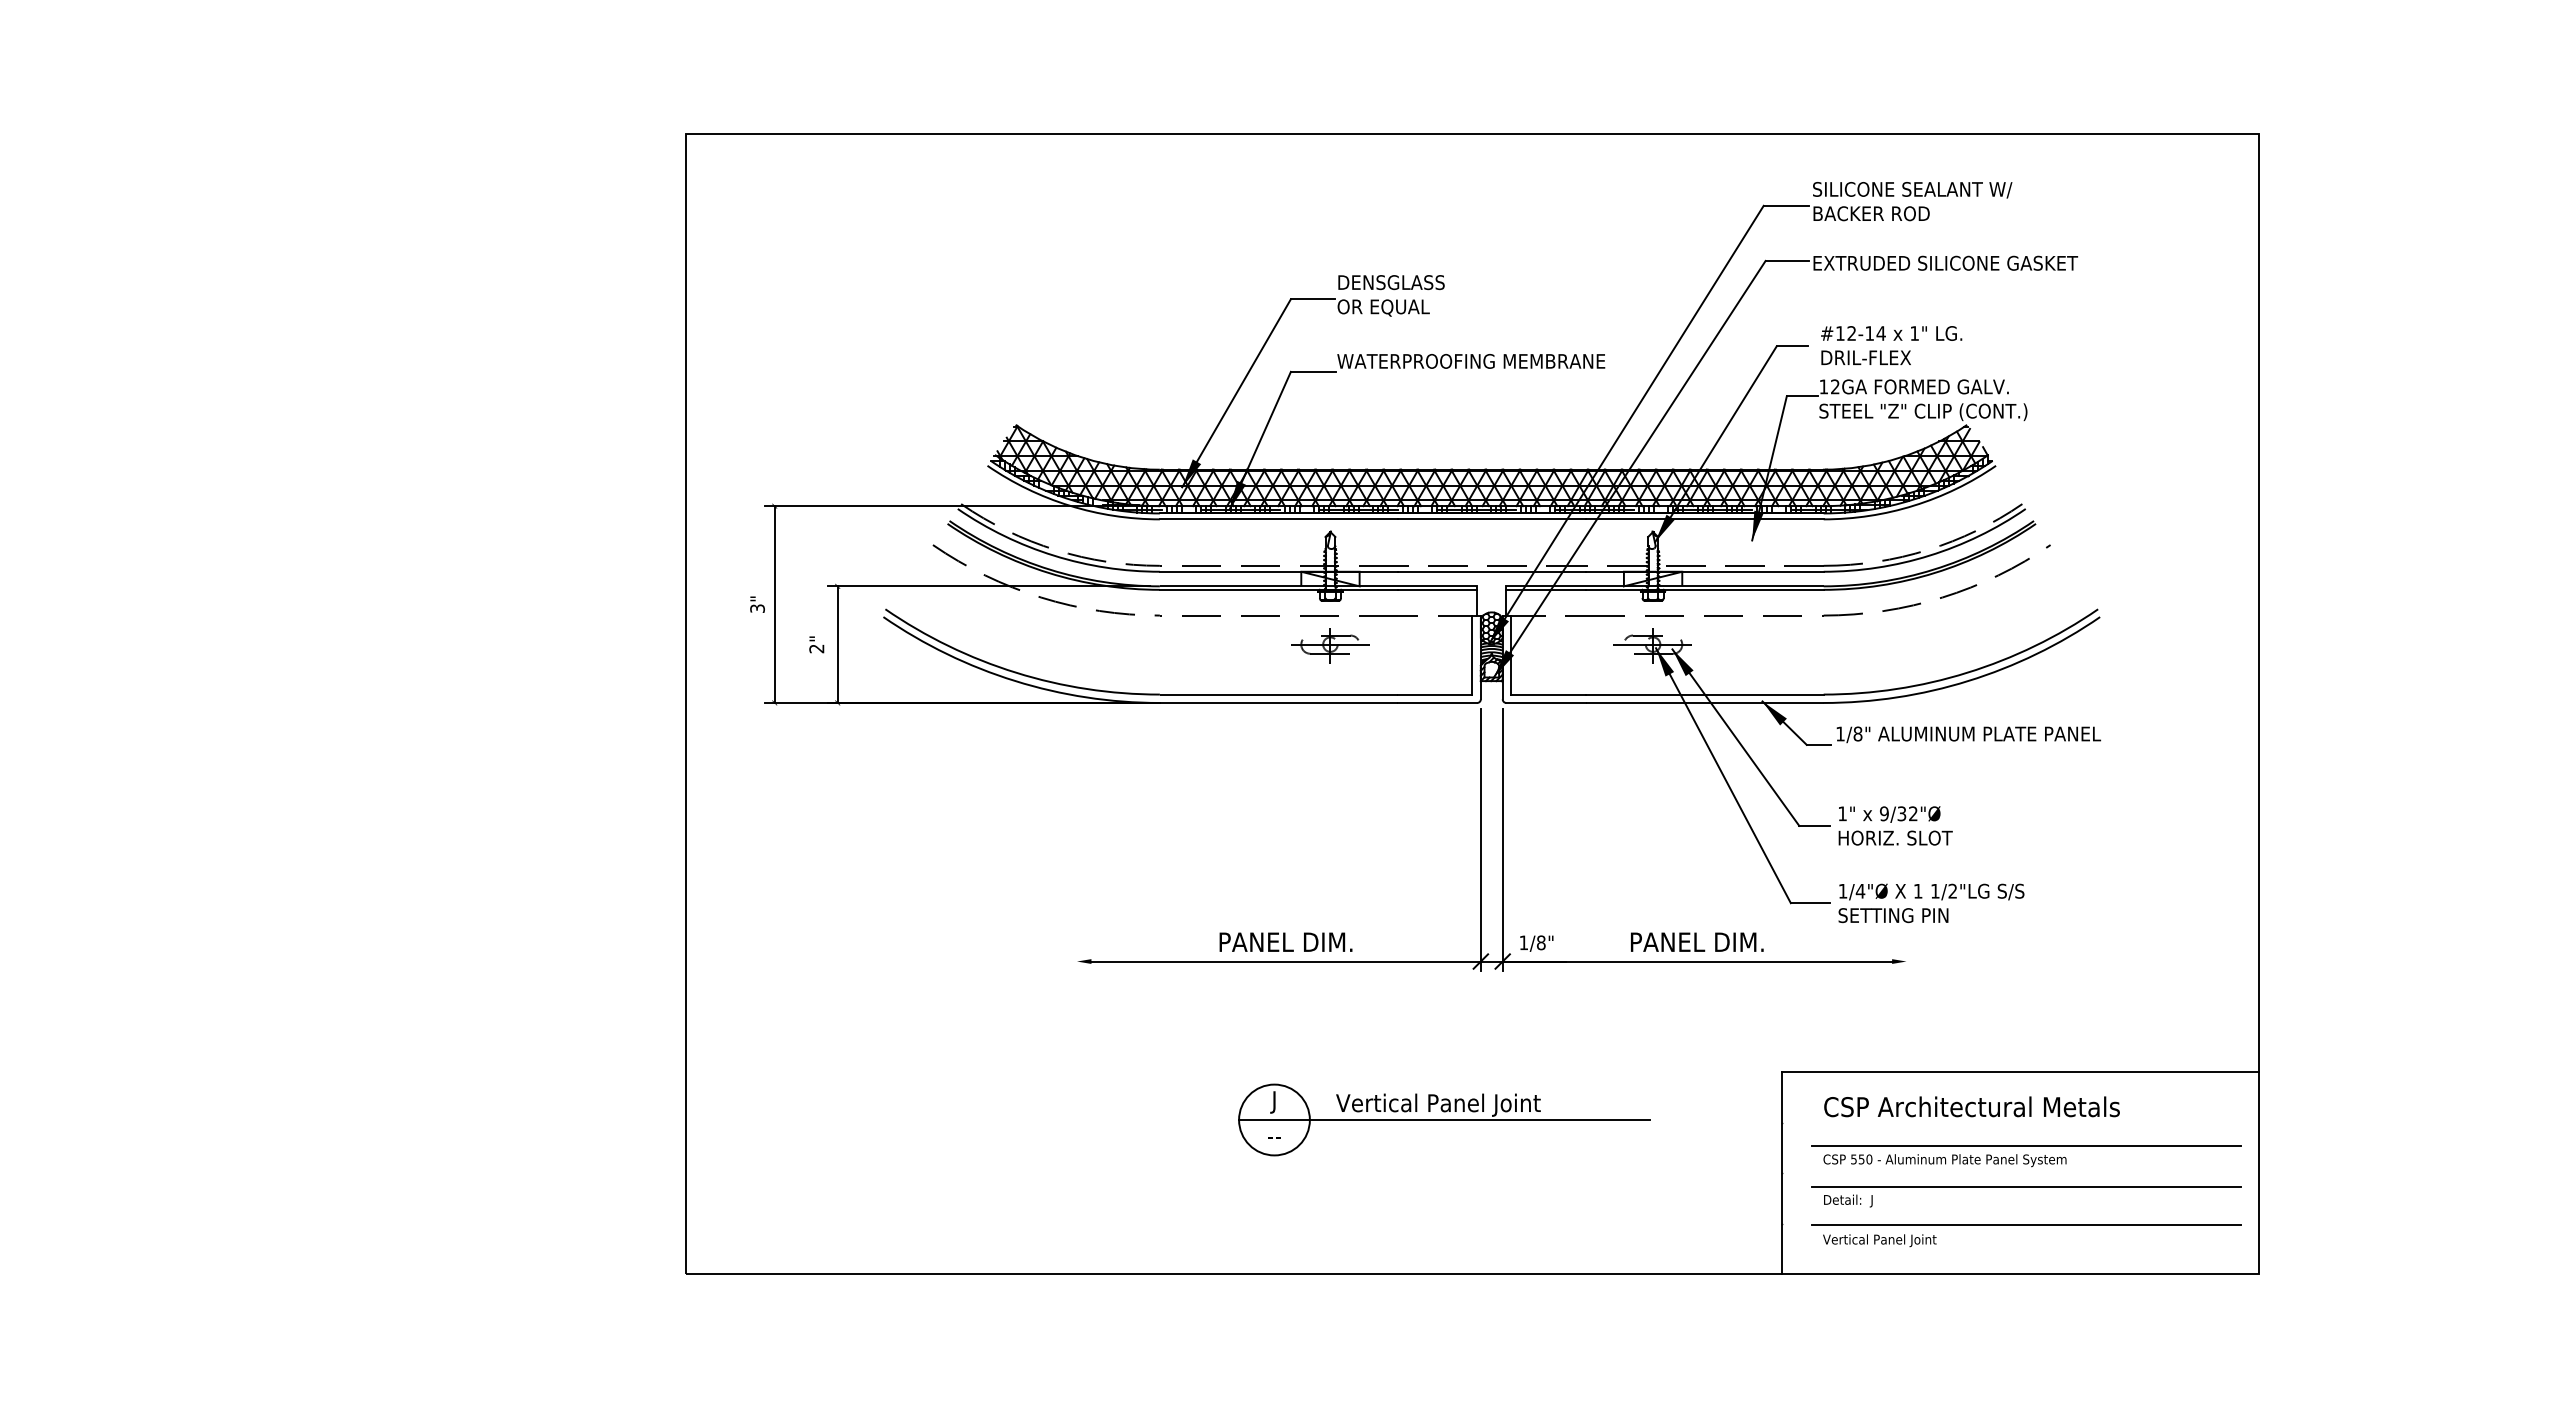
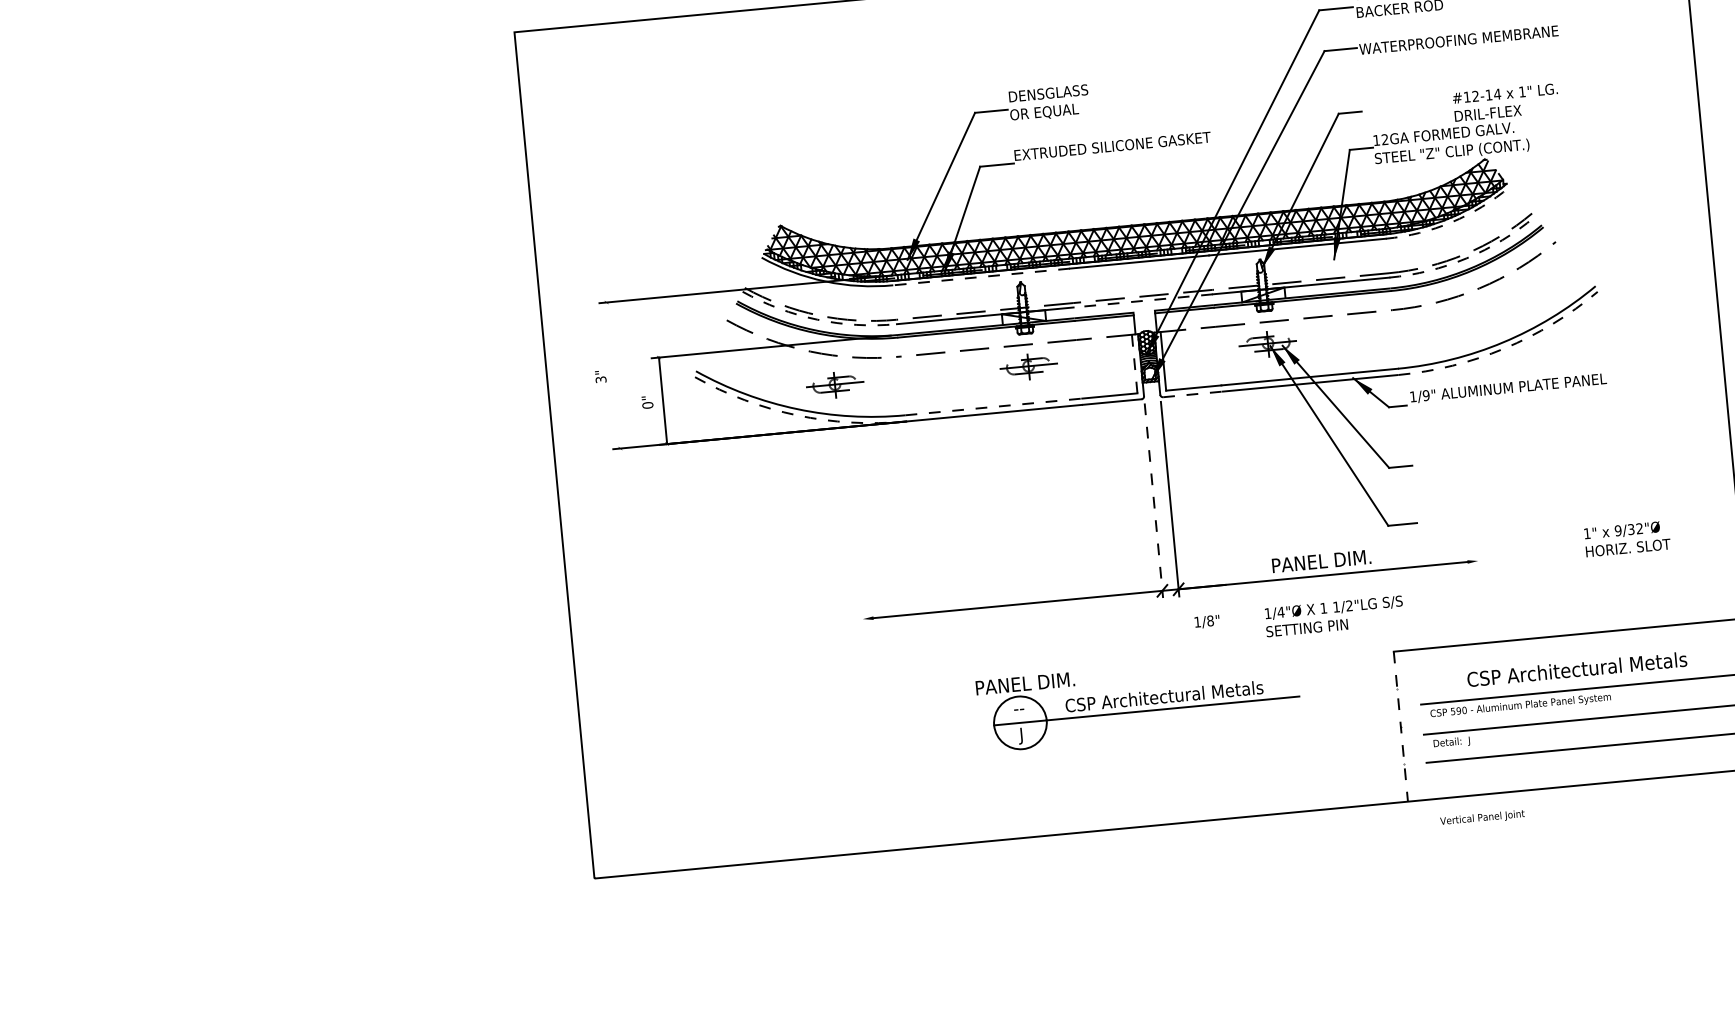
text: (1946, 262) -> (1458, 39), EXTRUDED SILICONE GASKET -> WATERPROOFING MEMBRANE
text: (1891, 345) -> (1505, 102), moved
text: (1471, 360) -> (1113, 145), WATERPROOFING MEMBRANE -> EXTRUDED SILICONE GASKET
arc: (1913, 505) -> (1451, 222), solid -> dashed
line: (1278, 519) -> (981, 277), solid -> dashed
arc: (1054, 555) -> (817, 319), solid -> dashed
arc: (1929, 555) -> (1466, 258), solid -> dashed
line: (1491, 571) -> (1142, 300), solid -> dashed
line: (774, 604) -> (613, 375), removed
part: (1069, 645) -> (835, 385), added
text: (816, 648) -> (647, 405), 2" -> 0"
line: (1472, 655) -> (1134, 364), solid -> dashed
arc: (1015, 681) -> (797, 415), solid -> dashed
arc: (1968, 681) -> (1504, 348), solid -> dashed
line: (1279, 694) -> (994, 406), solid -> dashed
line: (1545, 702) -> (1192, 394), solid -> dashed
text: (1857, 733) -> (1425, 395), 1/8" -> 1/9"
text: (1895, 825) -> (1627, 538), moved
line: (1480, 840) -> (1153, 501), solid -> dashed
text: (1931, 903) -> (1334, 616), moved
text: (1285, 941) -> (1024, 683), moved
text: (1536, 943) -> (1207, 621), moved
text: (1274, 1102) -> (1019, 709), J -> --
text: (1469, 1104) -> (1164, 697), Vertical Panel Joint -> CSP Architectural Metals
text: (1971, 1106) -> (1576, 669), moved
text: (1274, 1137) -> (1021, 735), -- -> J
text: (1861, 1159) -> (1458, 711), 550 -> 590
line: (1782, 1173) -> (1401, 726), solid -> dashed
text: (1879, 1240) -> (1482, 818), moved

